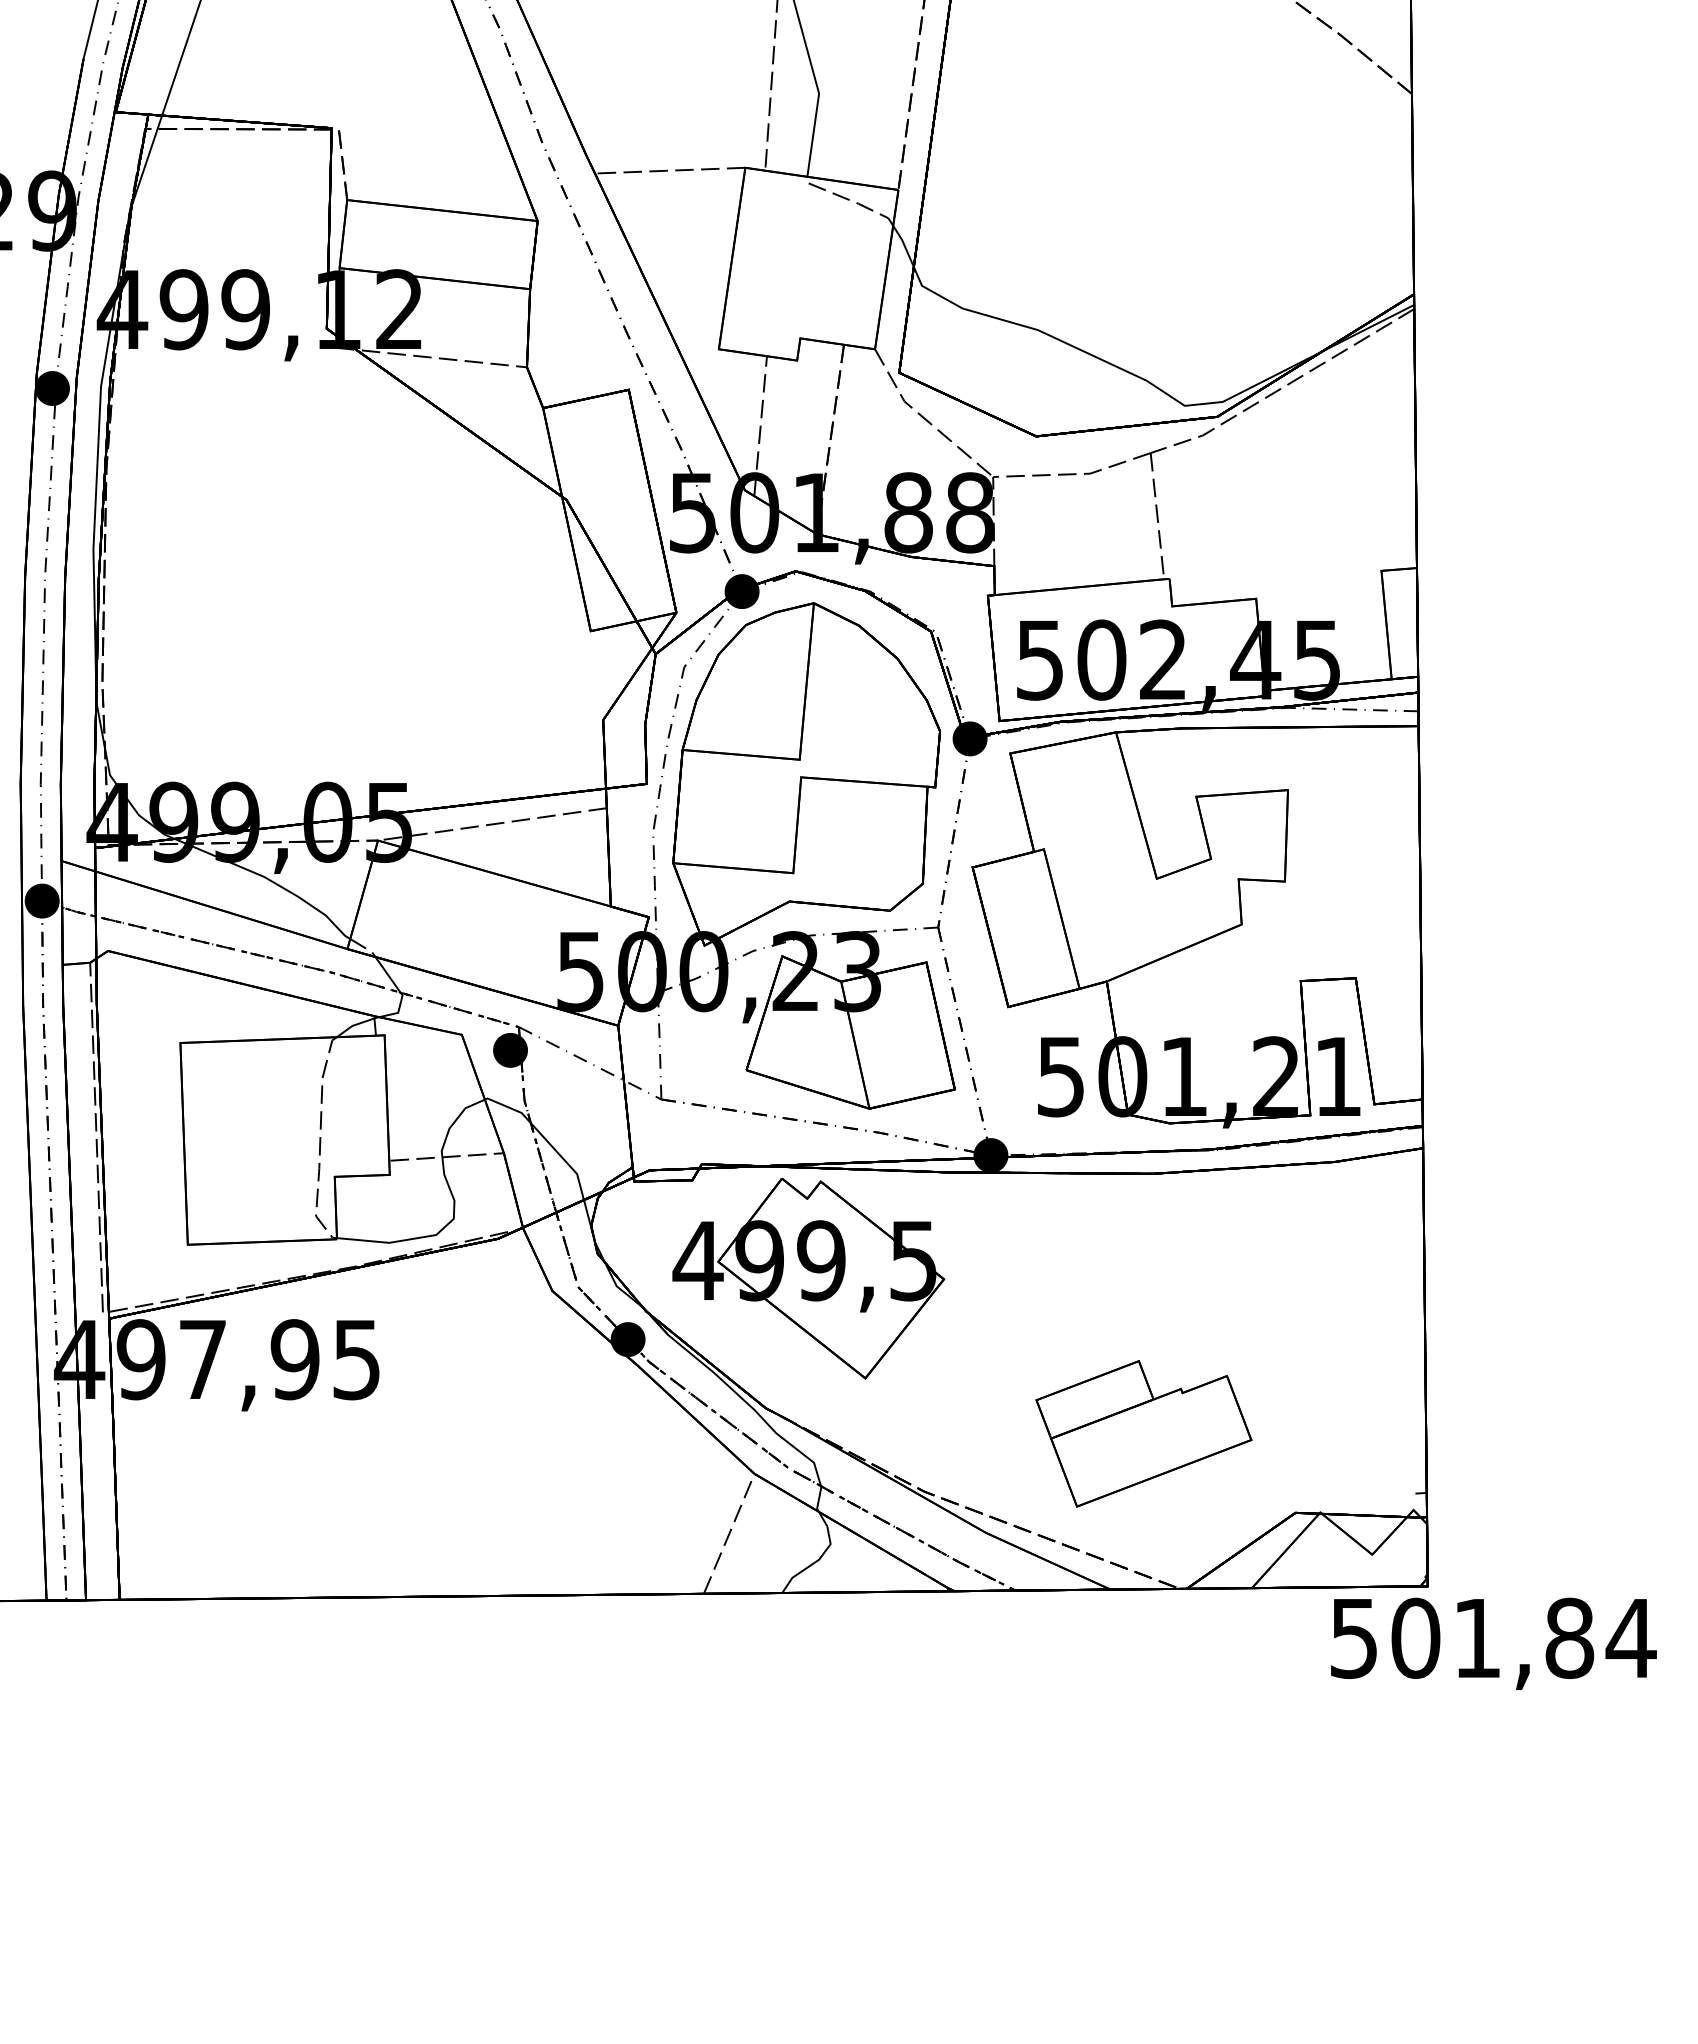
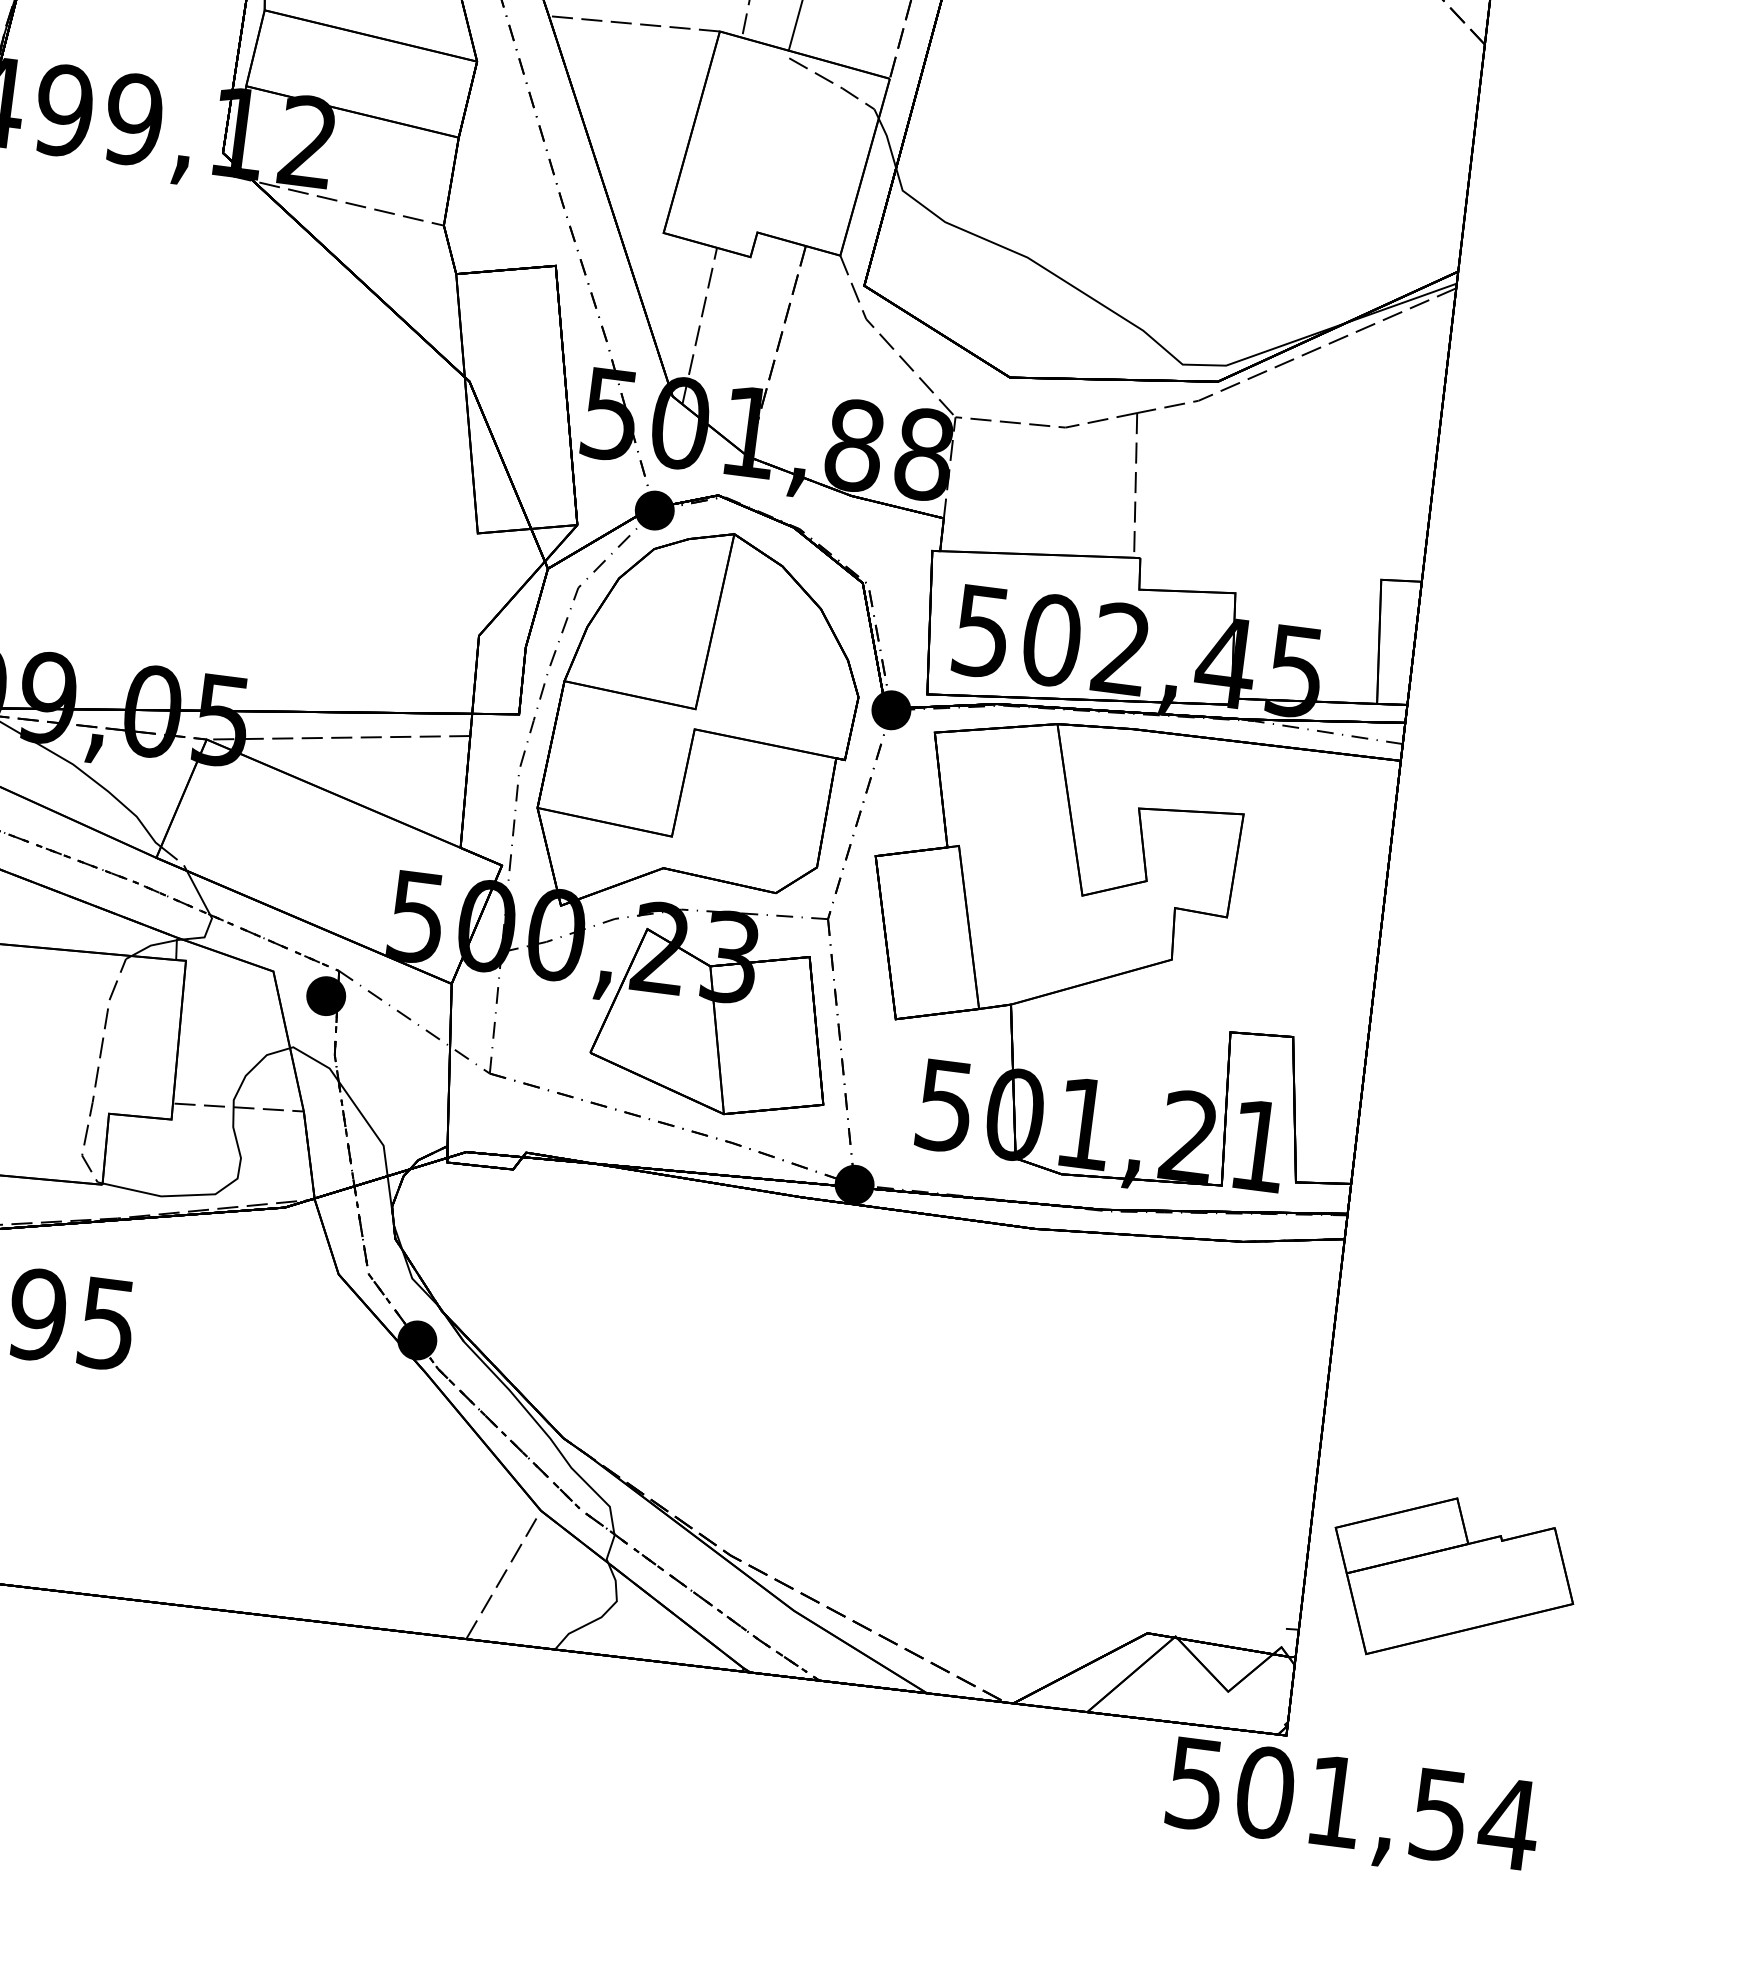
part: (808, 1278) -> (630, 1297), removed
part: (1143, 1433) -> (1452, 1580), moved
text: (1569, 1638) -> (1439, 1815), 501,84 -> 501,54

